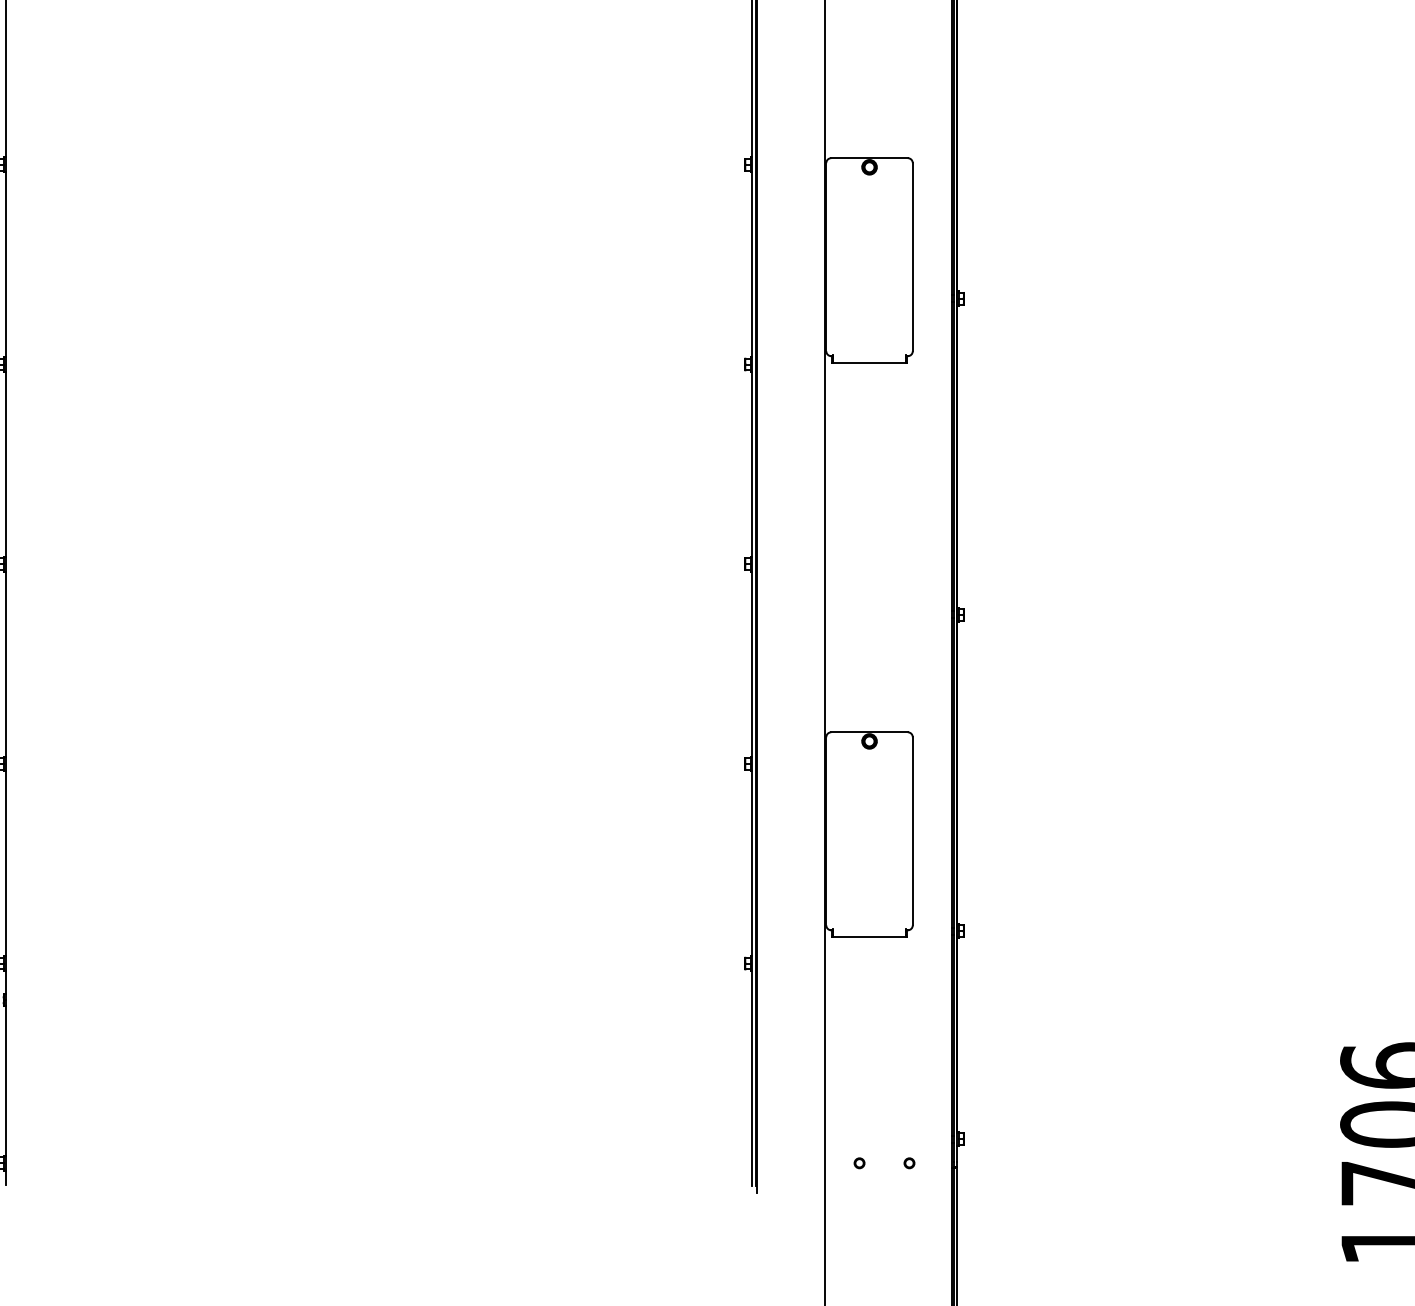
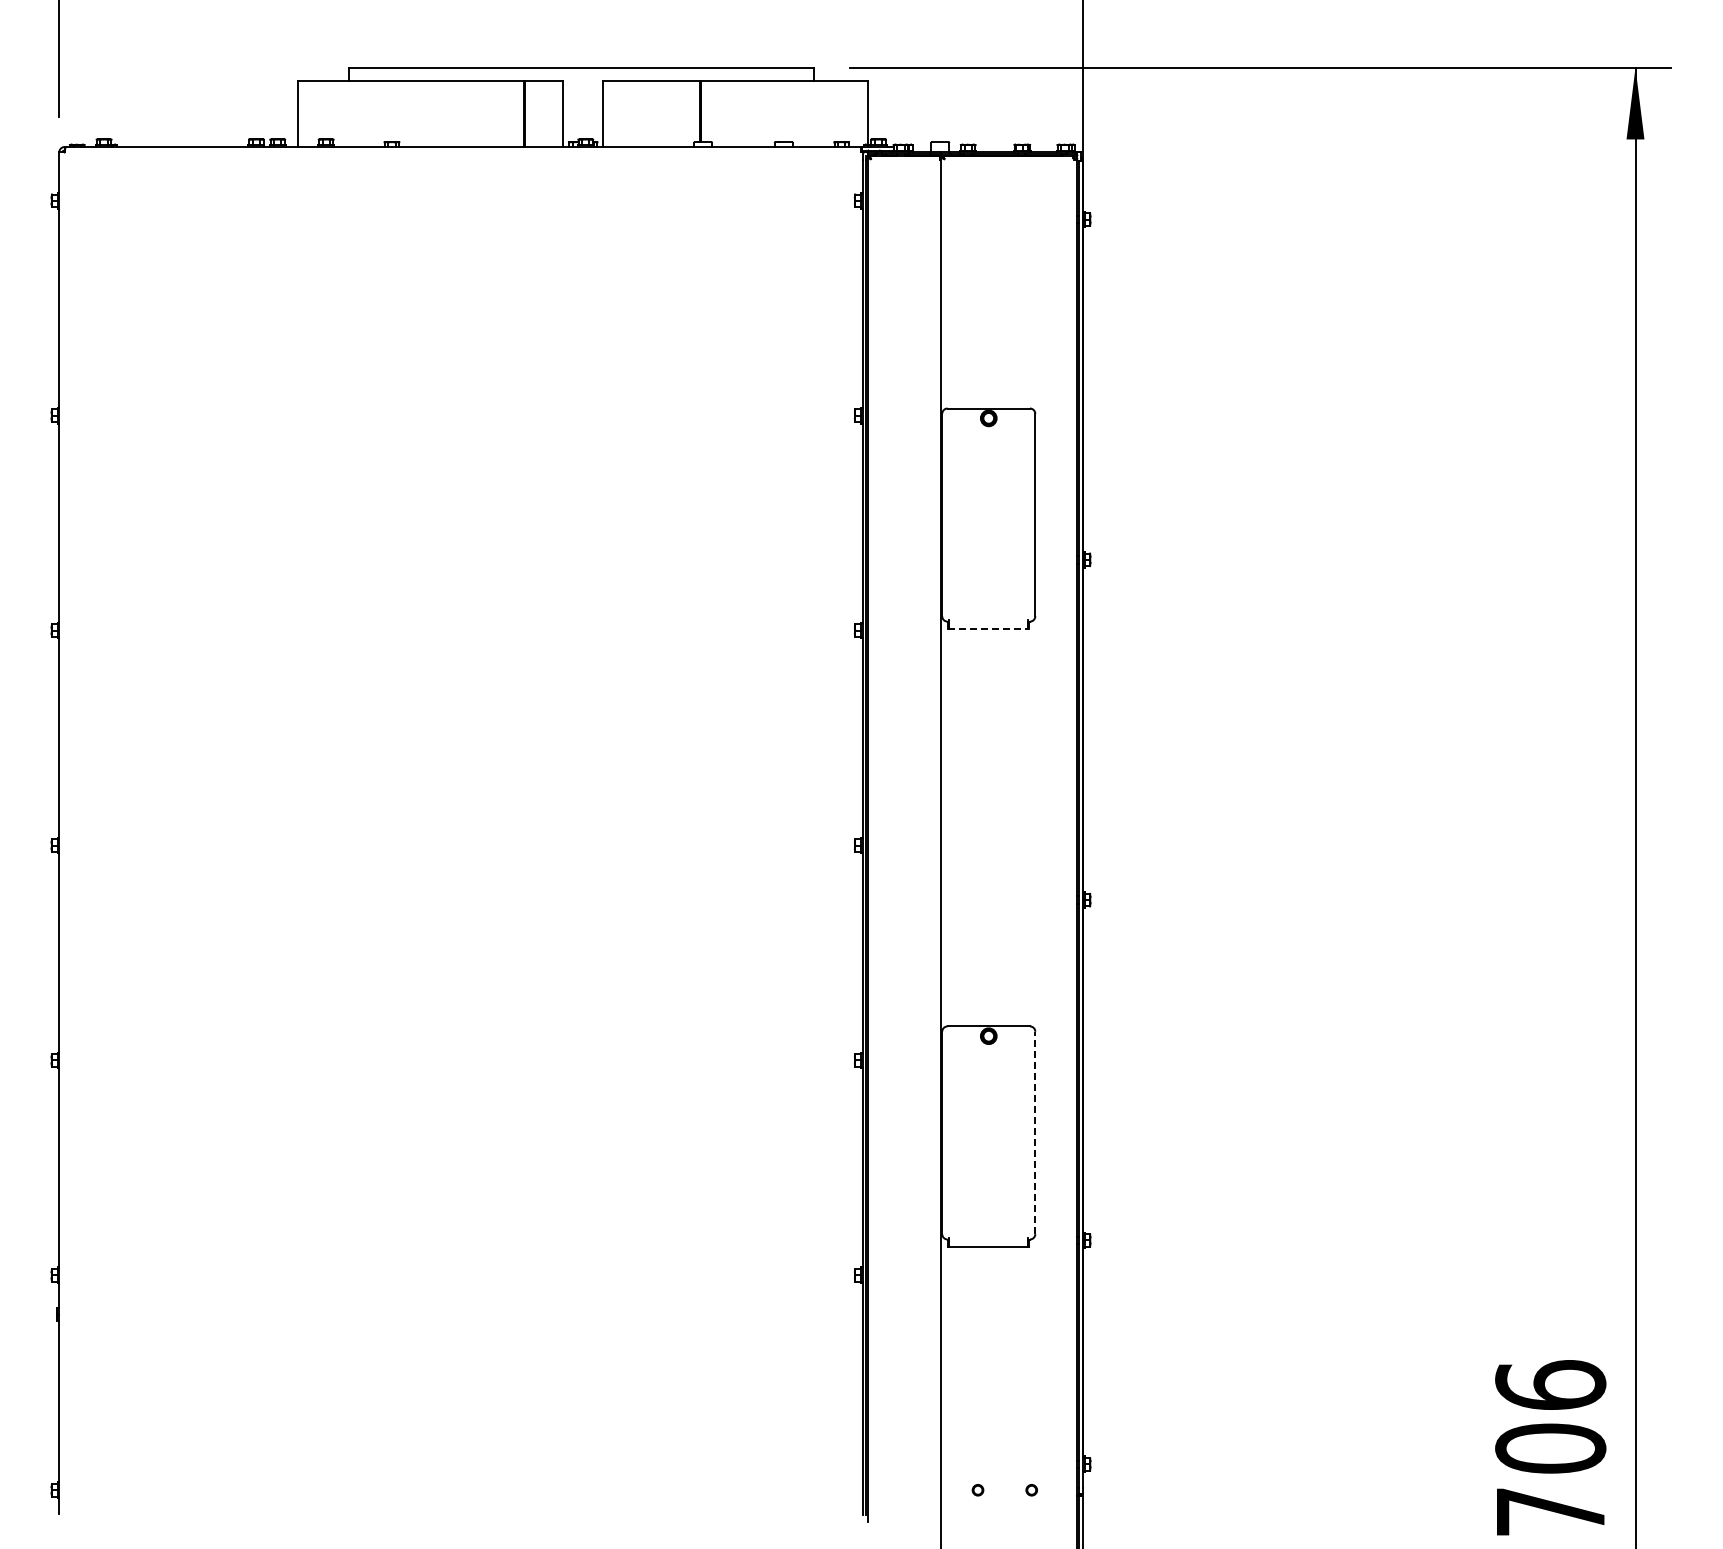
line: (870, 362) -> (989, 628), solid -> dashed
line: (912, 830) -> (1035, 1132), solid -> dashed

